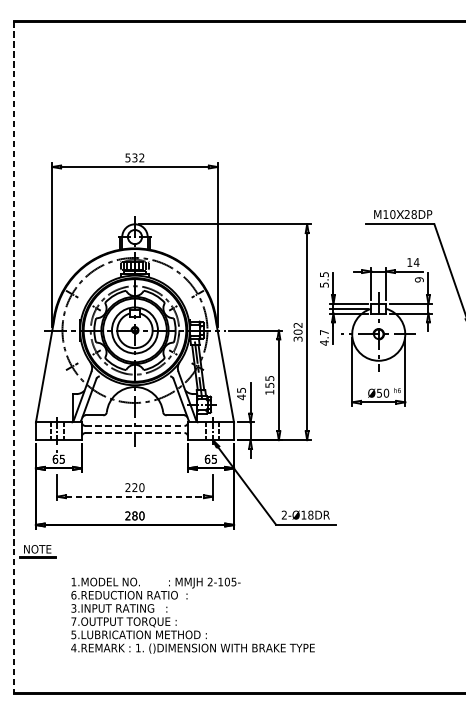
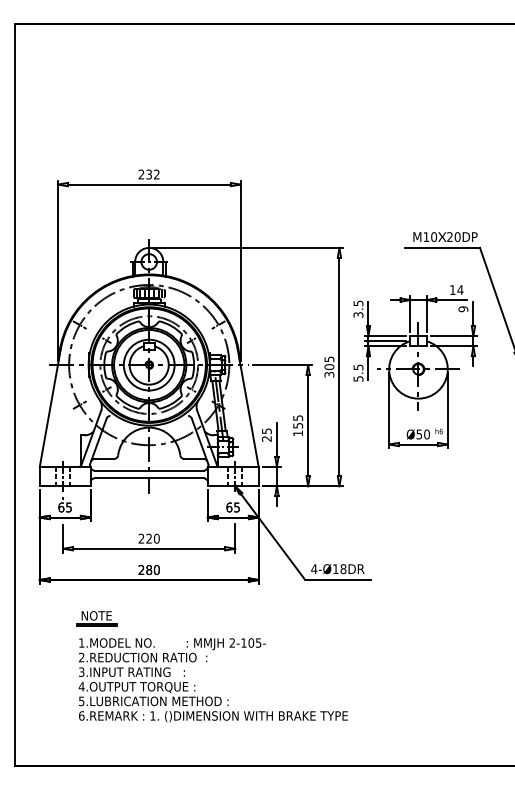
text: (127, 157) -> (141, 174), 532 -> 232
text: (414, 214) -> (457, 236), 28DP -> 20DP
text: (323, 284) -> (357, 314), 5.5 -> 3.5
text: (298, 325) -> (329, 359), 302 -> 305
text: (324, 338) -> (358, 373), 4.7 -> 5.5
line: (13, 357) -> (15, 395), dashed -> solid
text: (241, 396) -> (266, 438), 45 -> 25
line: (135, 425) -> (149, 470), dashed -> solid
line: (135, 433) -> (149, 478), dashed -> solid
line: (135, 496) -> (149, 548), dashed -> solid
text: (284, 514) -> (314, 568), 2-Ø18DR -> 4-Ø18DR
part: (37, 551) -> (96, 618), moved
text: (73, 595) -> (81, 657), 6.REDUCTION -> 2.REDUCTION
text: (73, 621) -> (81, 686), 7.OUTPUT -> 4.OUTPUT
text: (73, 647) -> (81, 715), 4.REMARK -> 6.REMARK

